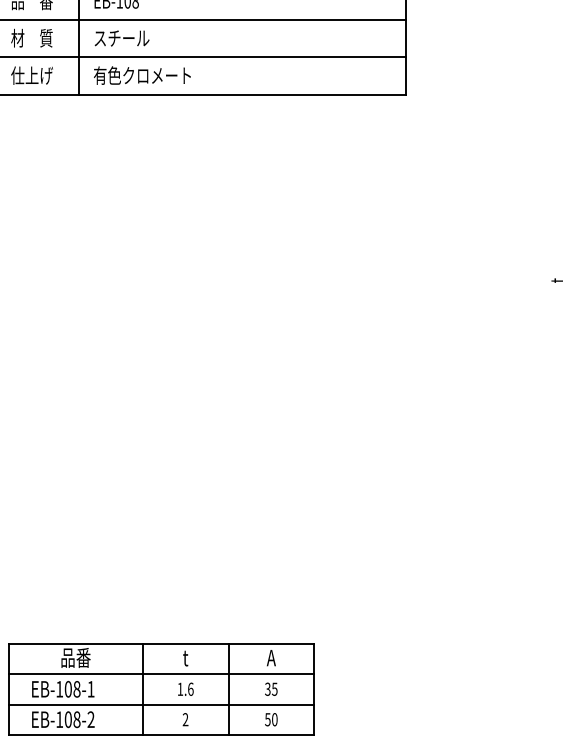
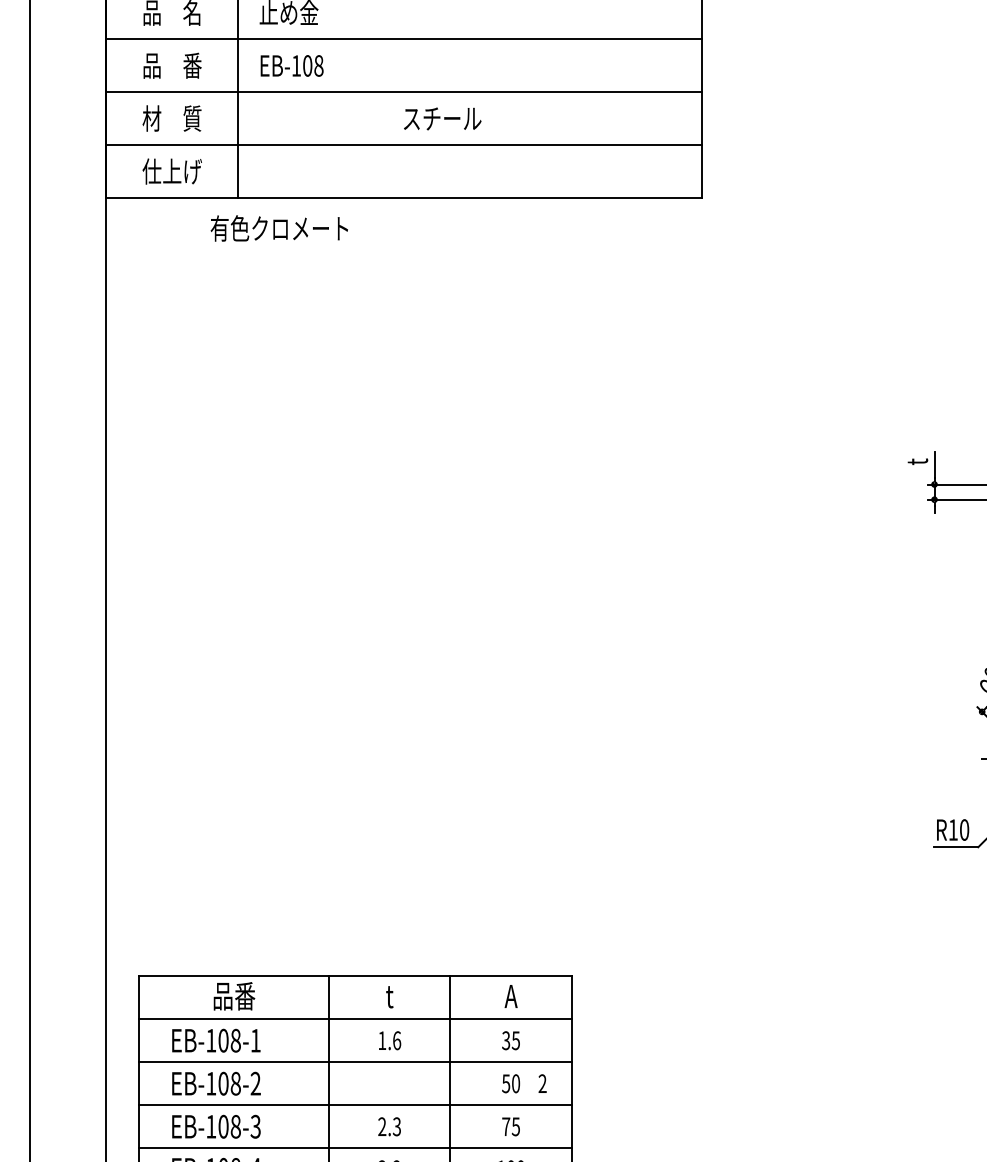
text: (121, 38) -> (442, 118), moved
text: (141, 75) -> (278, 228), moved
text: (185, 719) -> (542, 1083), moved

